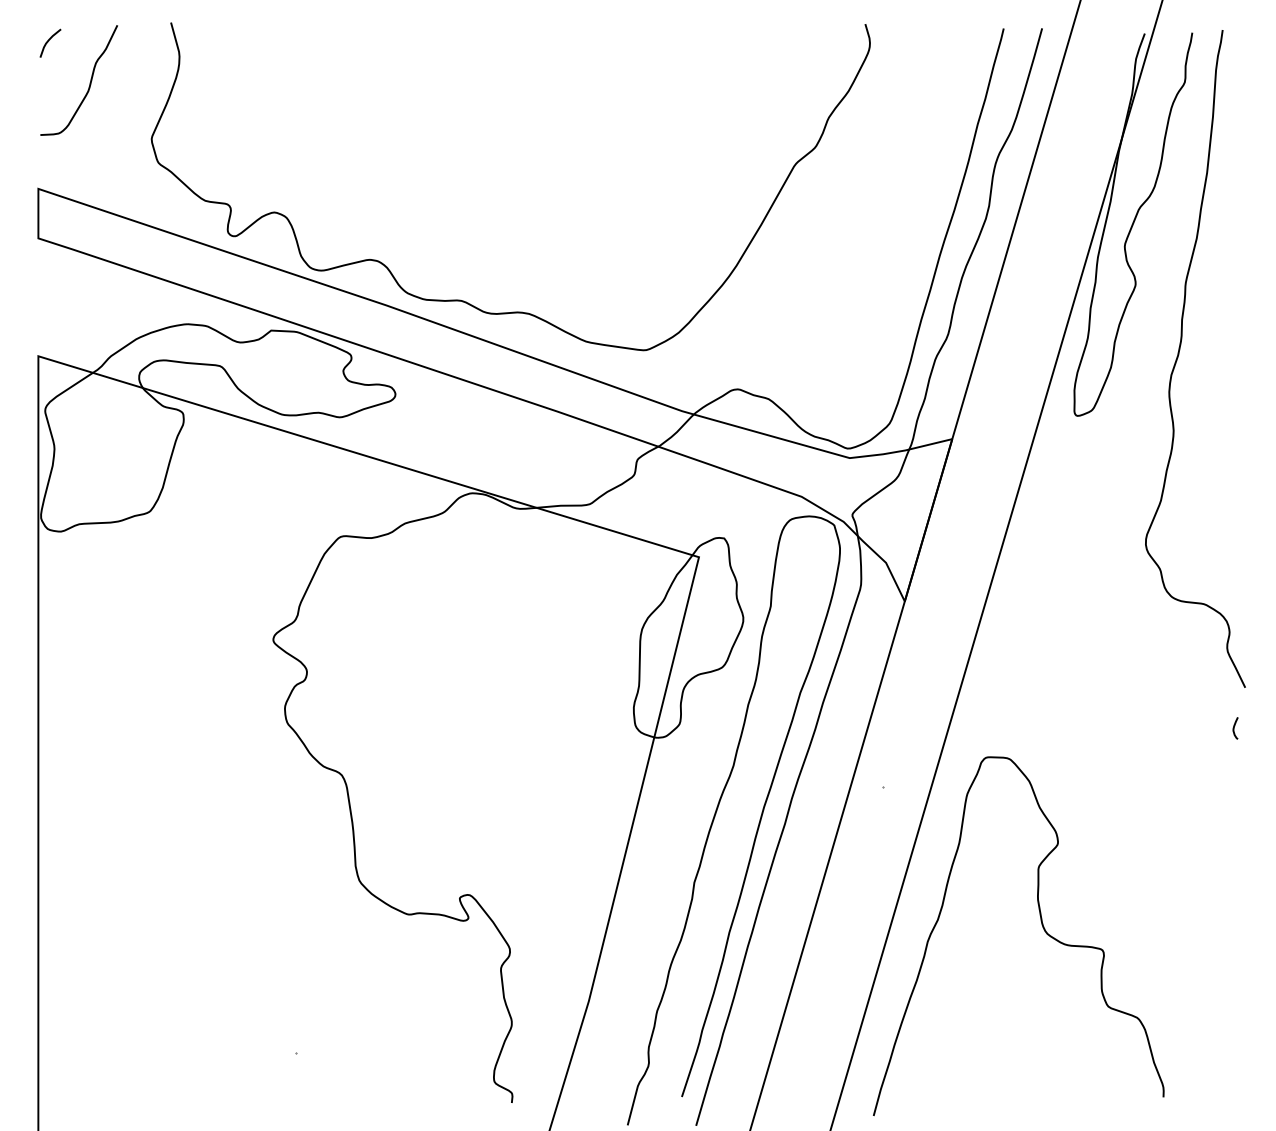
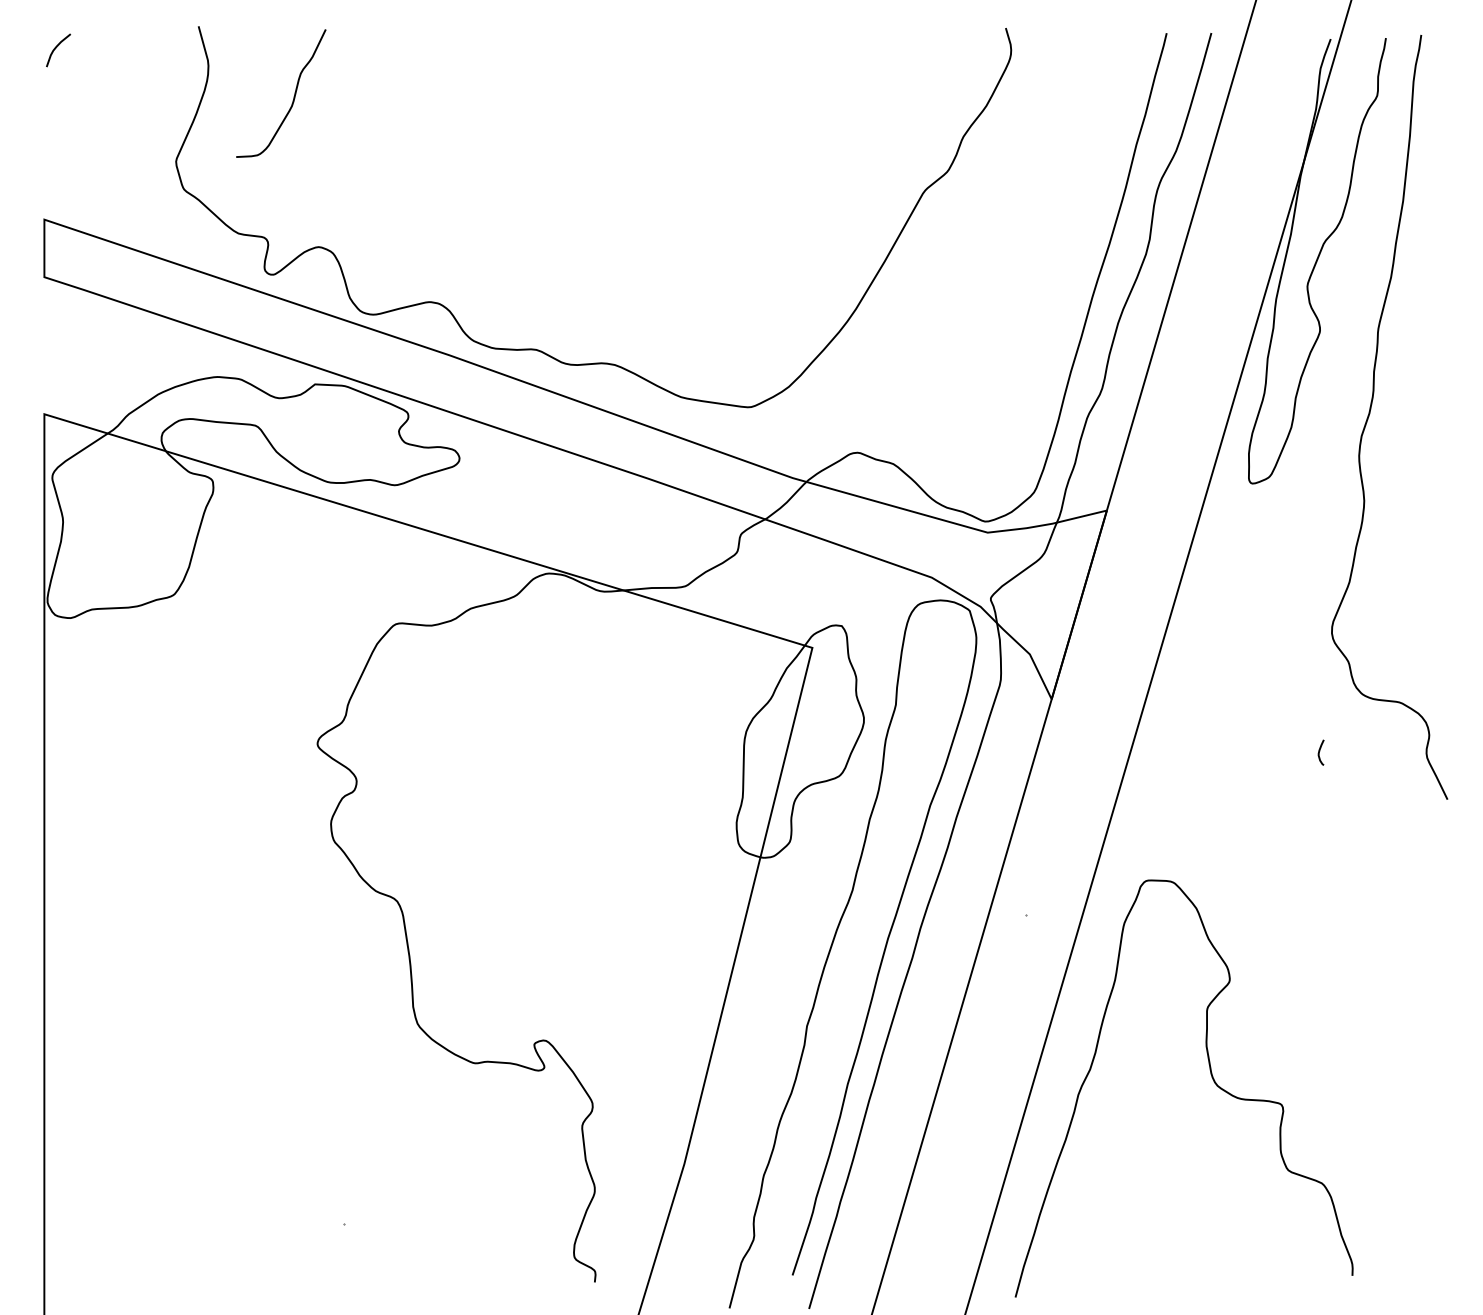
curve: (89, 82) -> (293, 95), moved
curve: (1234, 728) -> (1319, 752), moved

